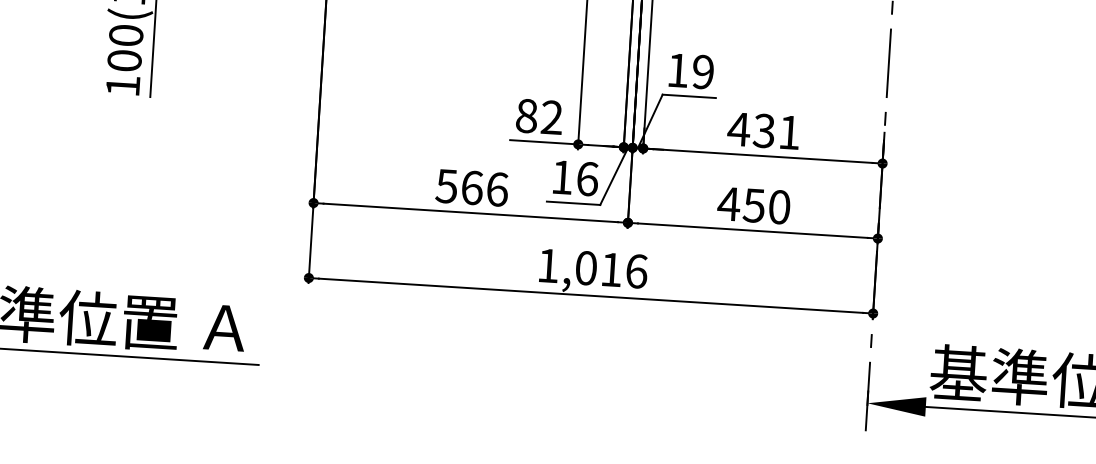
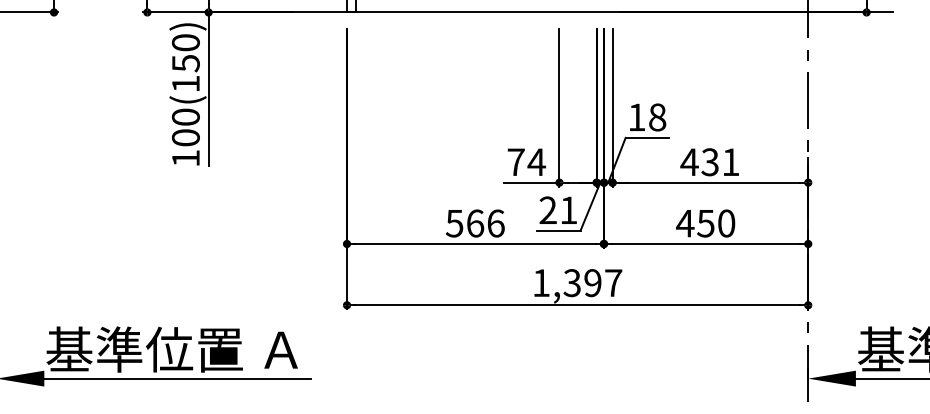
text: (703, 72) -> (657, 117), 19 -> 18
text: (539, 117) -> (526, 162), 82 -> 74
text: (574, 178) -> (558, 210), 16 -> 21
text: (610, 270) -> (592, 283), 1,016 -> 1,397

